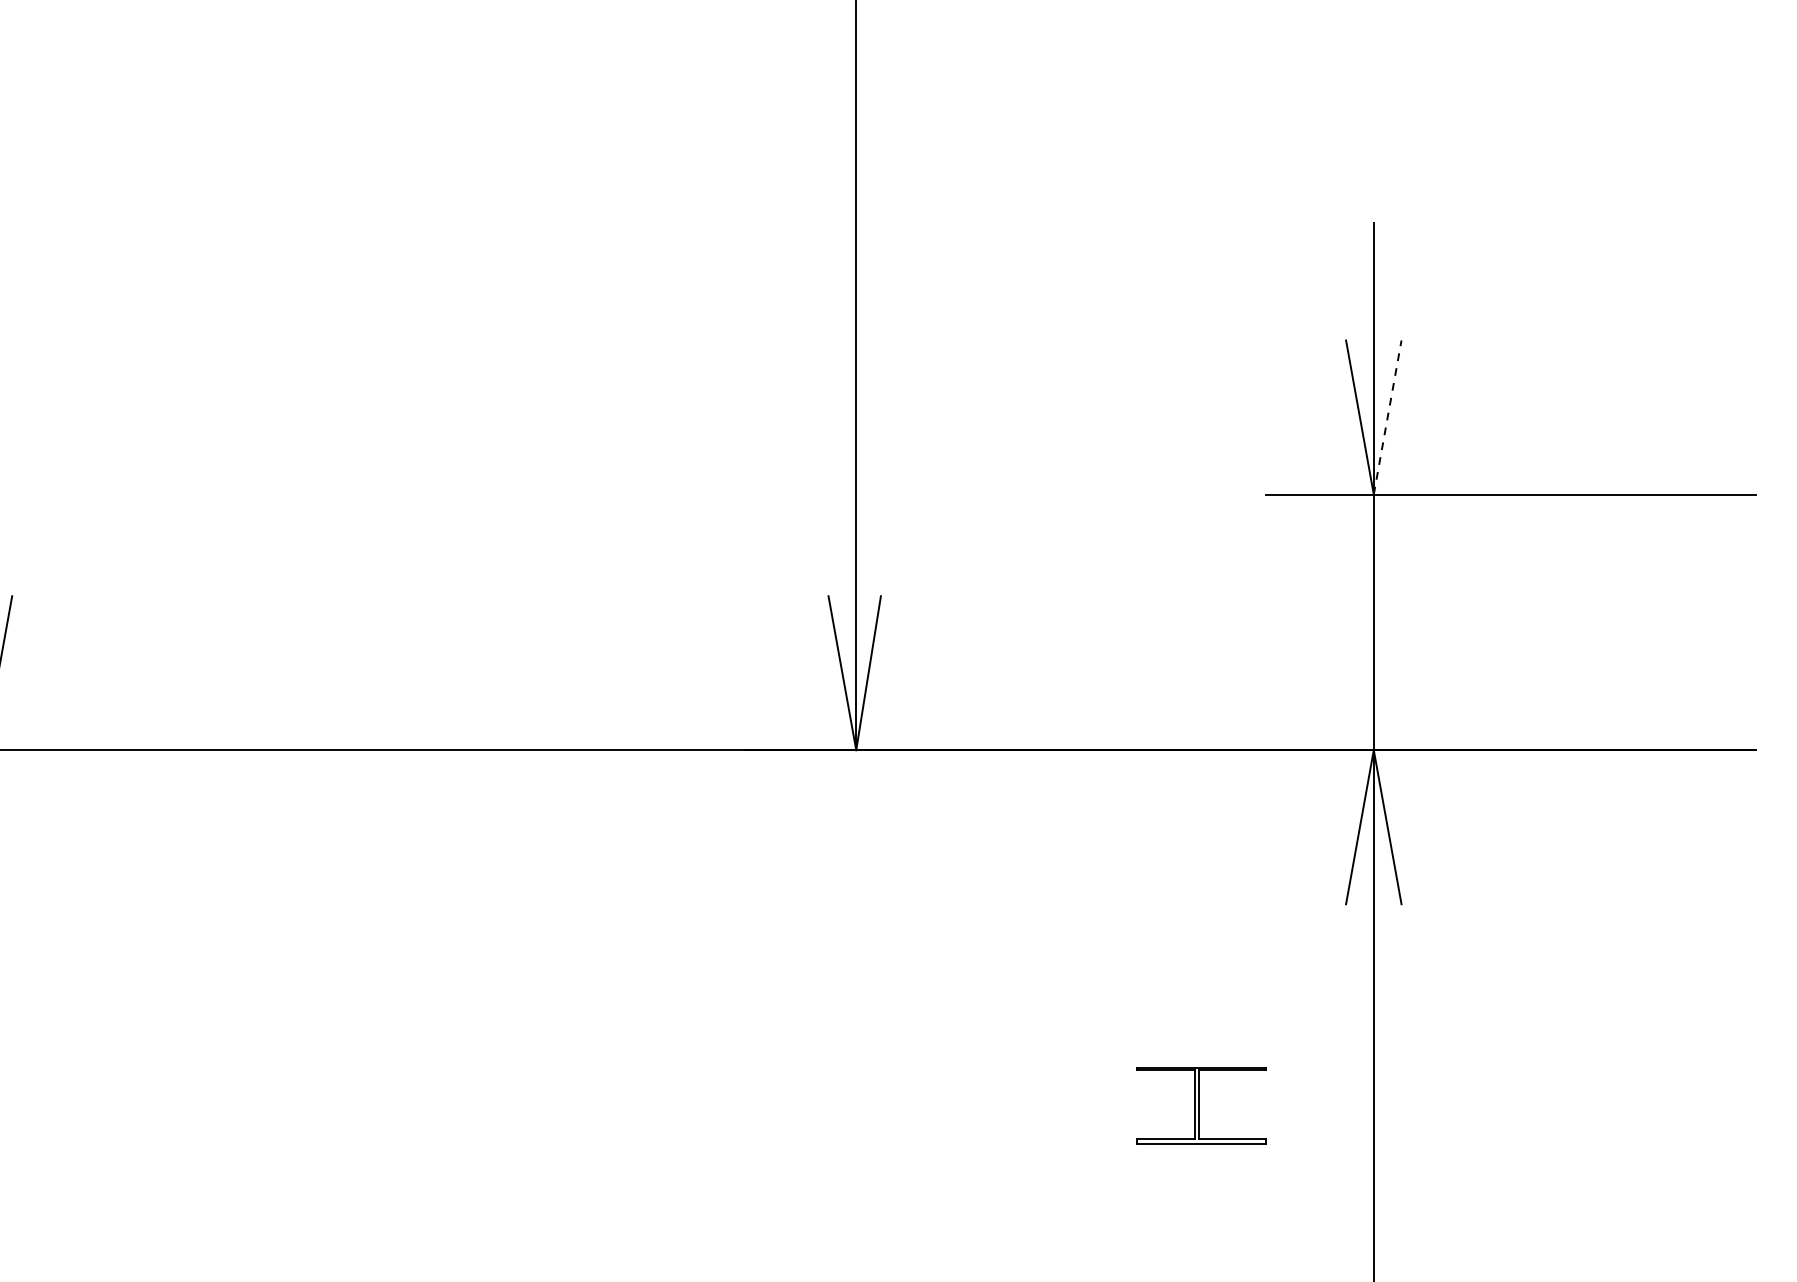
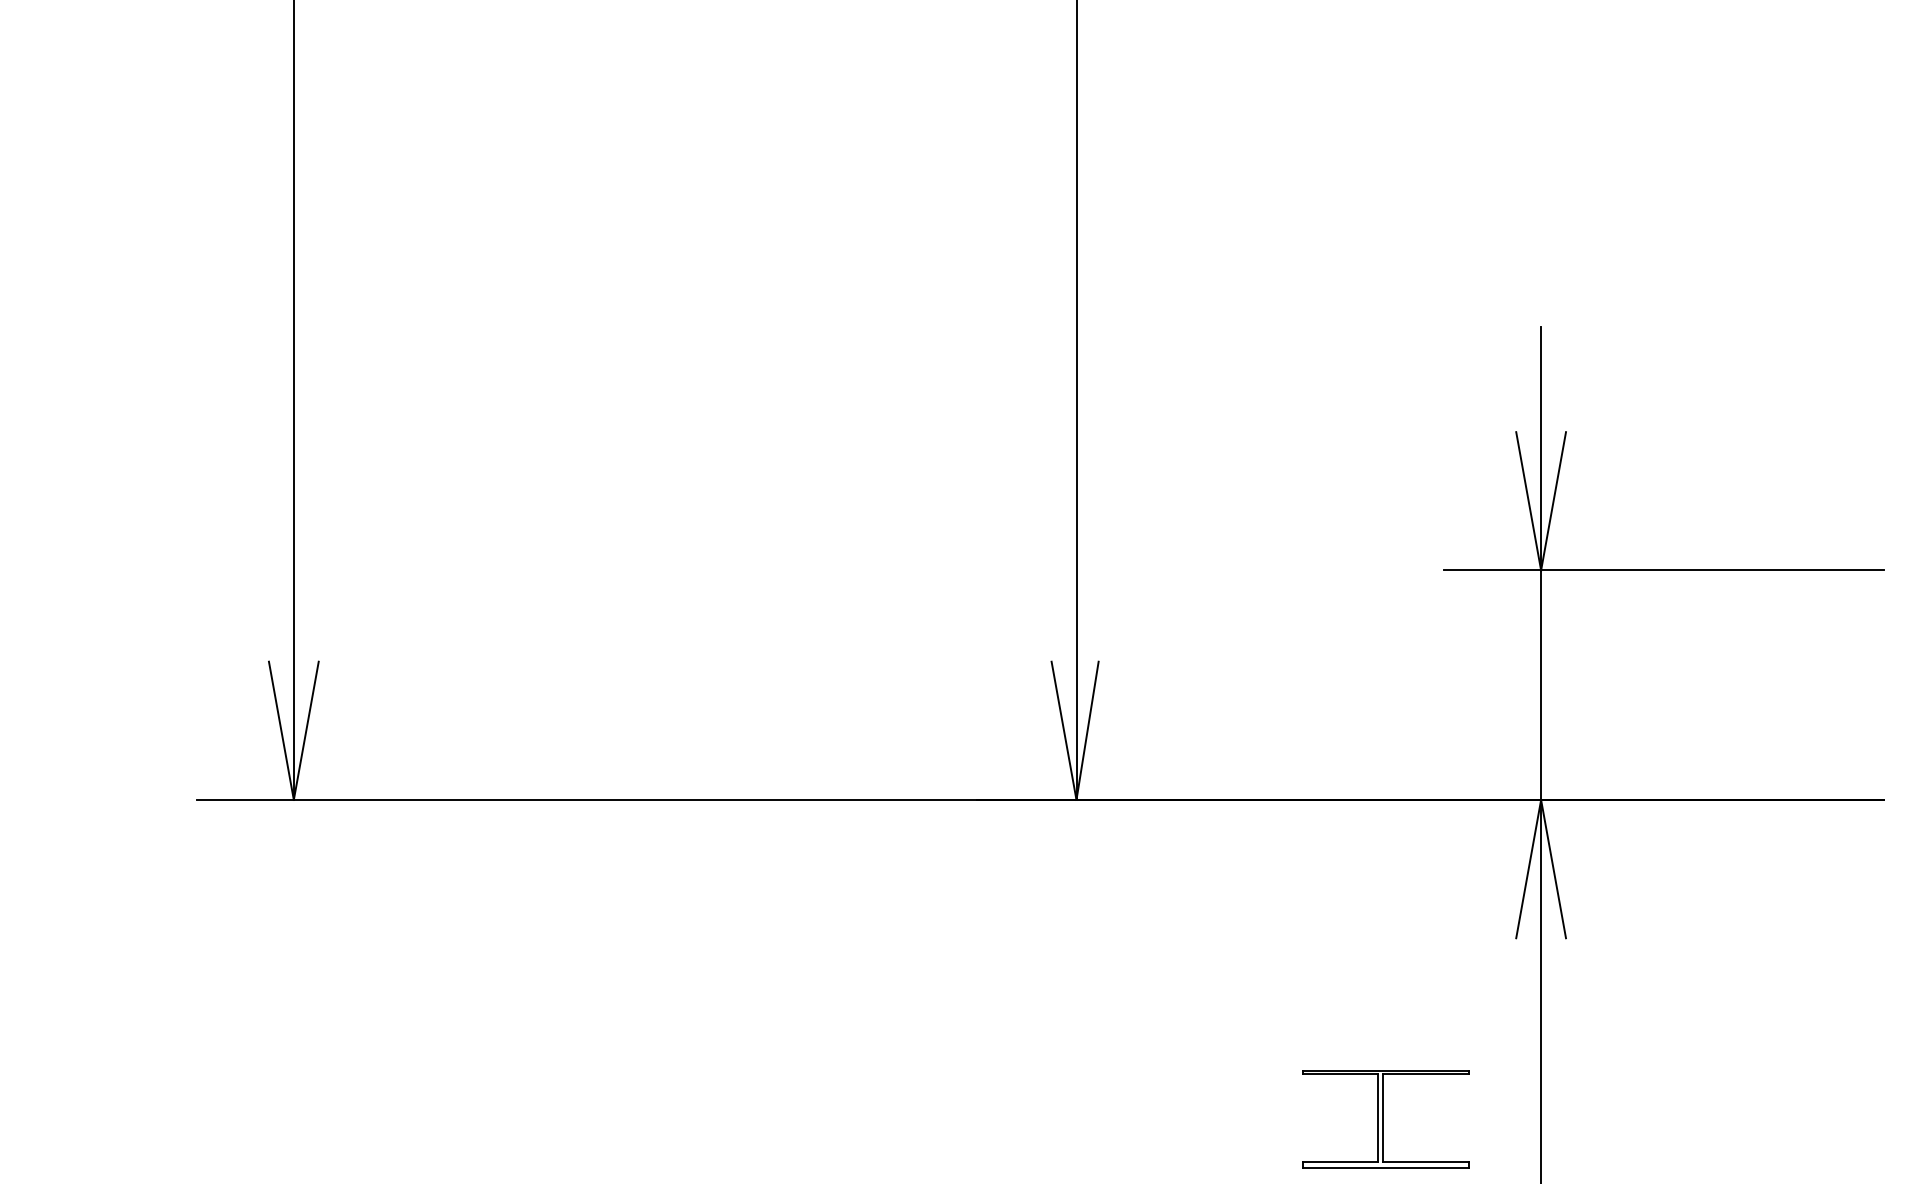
line: (1387, 416) -> (1553, 500), dashed -> solid
part: (1200, 1106) -> (1385, 1119), size x1.43

